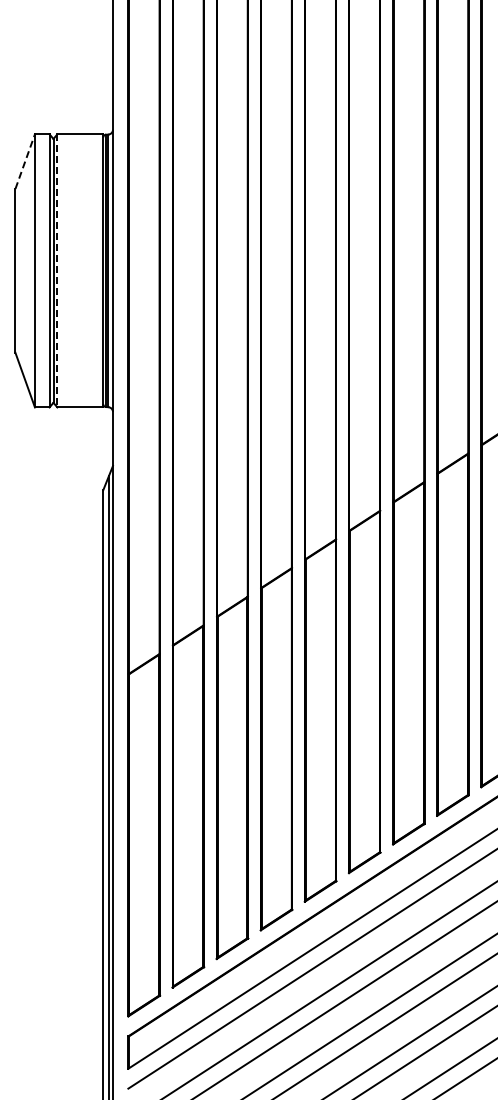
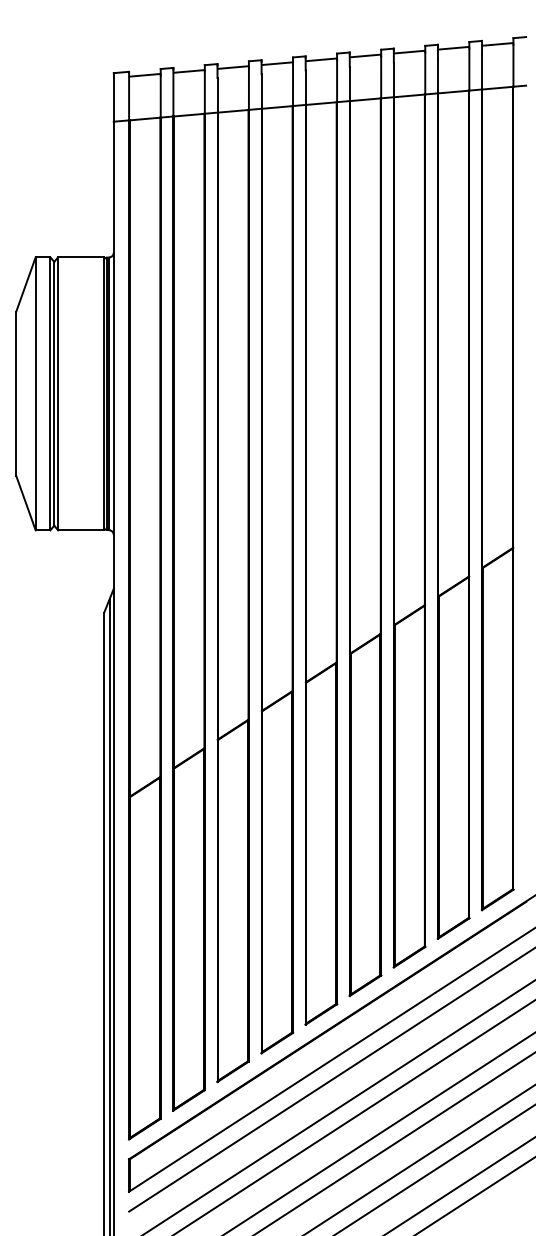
line: (25, 161) -> (26, 284), dashed -> solid
line: (57, 270) -> (58, 393), dashed -> solid

